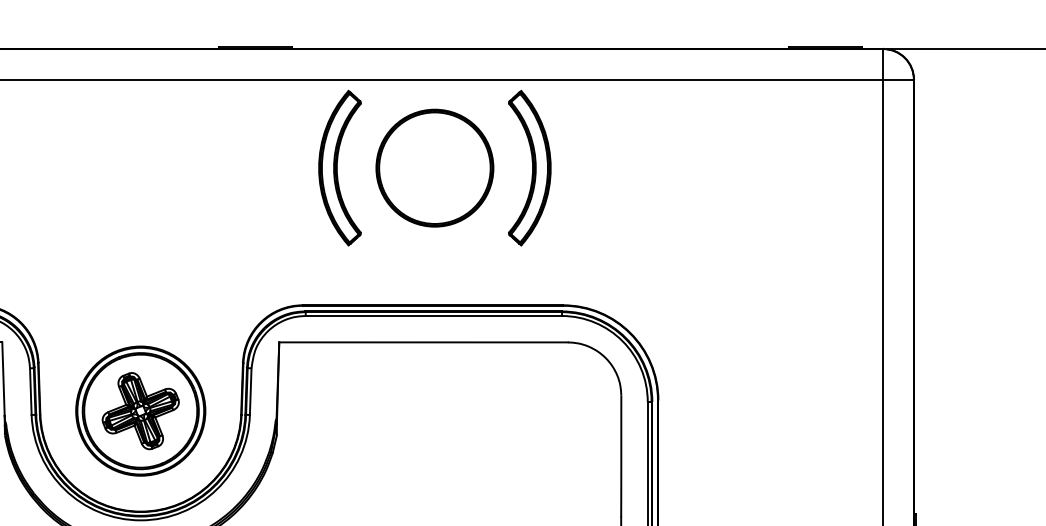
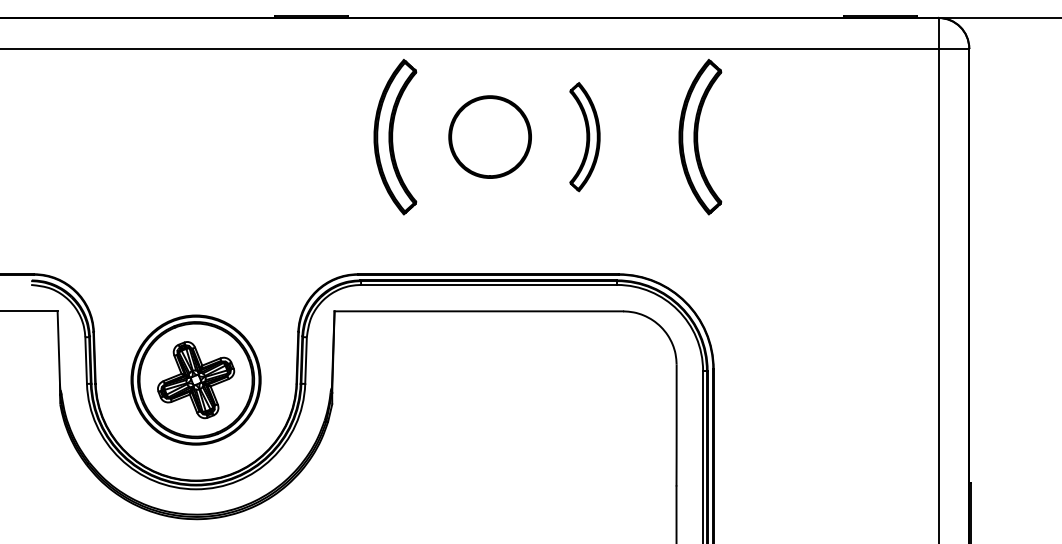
part: (434, 167) -> (489, 136), size x0.7
part: (529, 167) -> (584, 136), size x0.7
part: (645, 168) -> (700, 137), added

